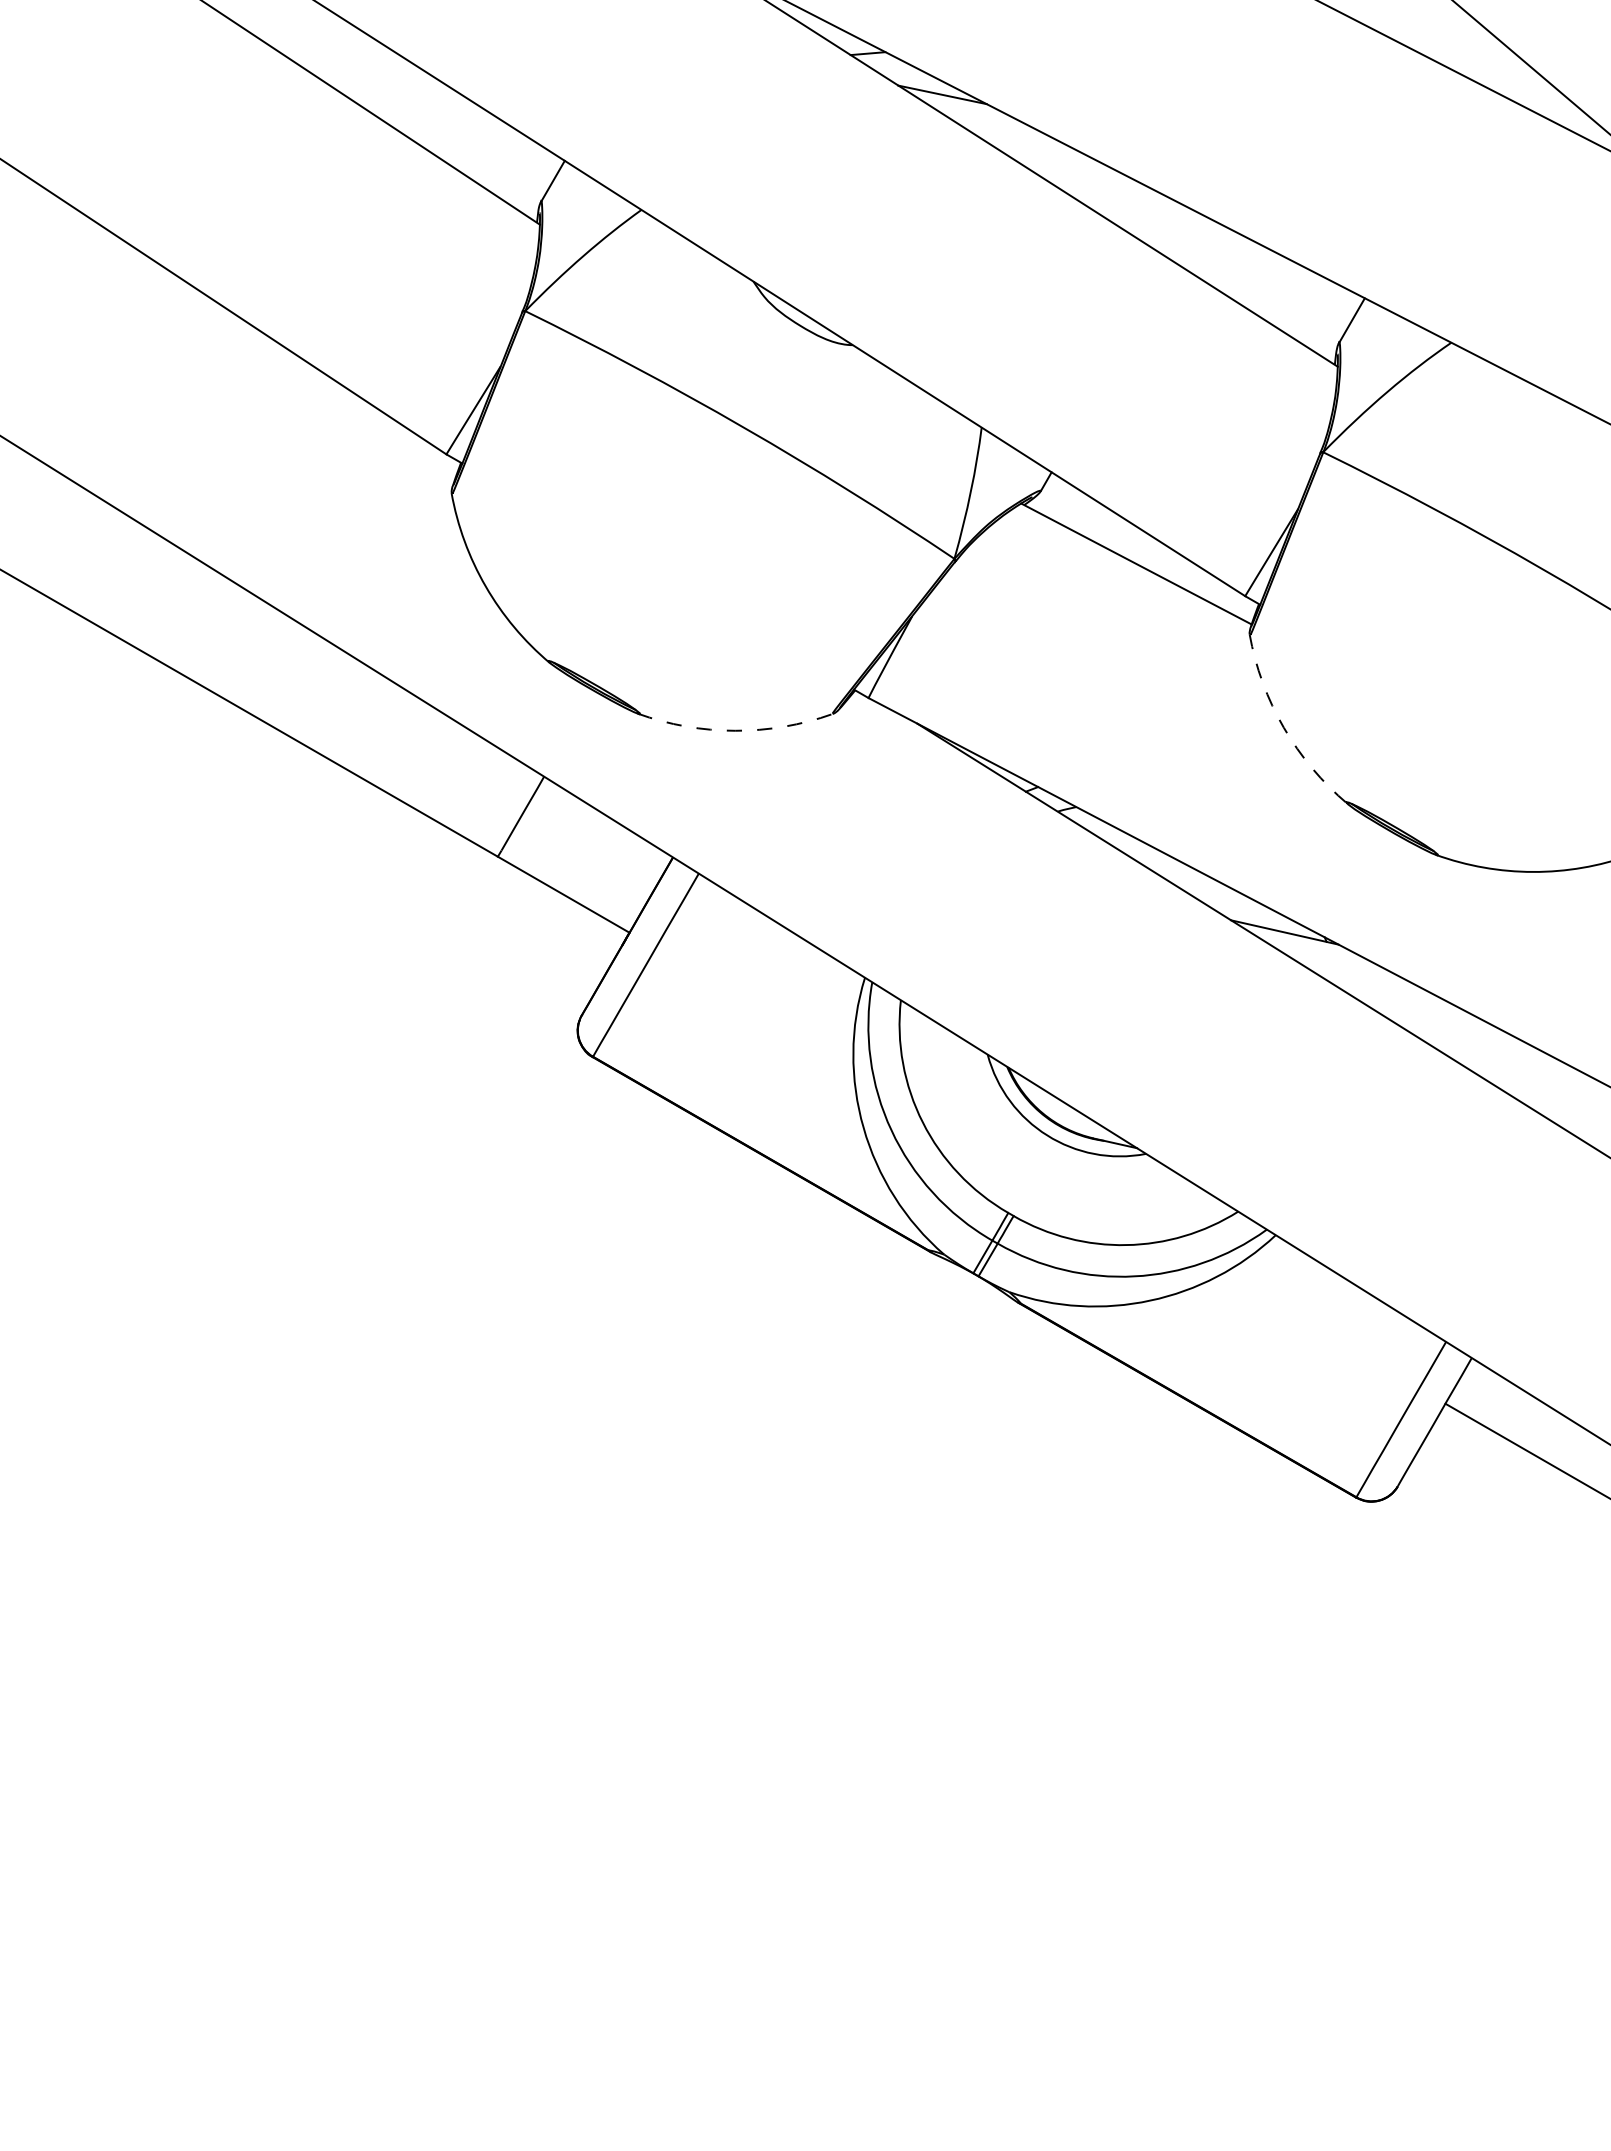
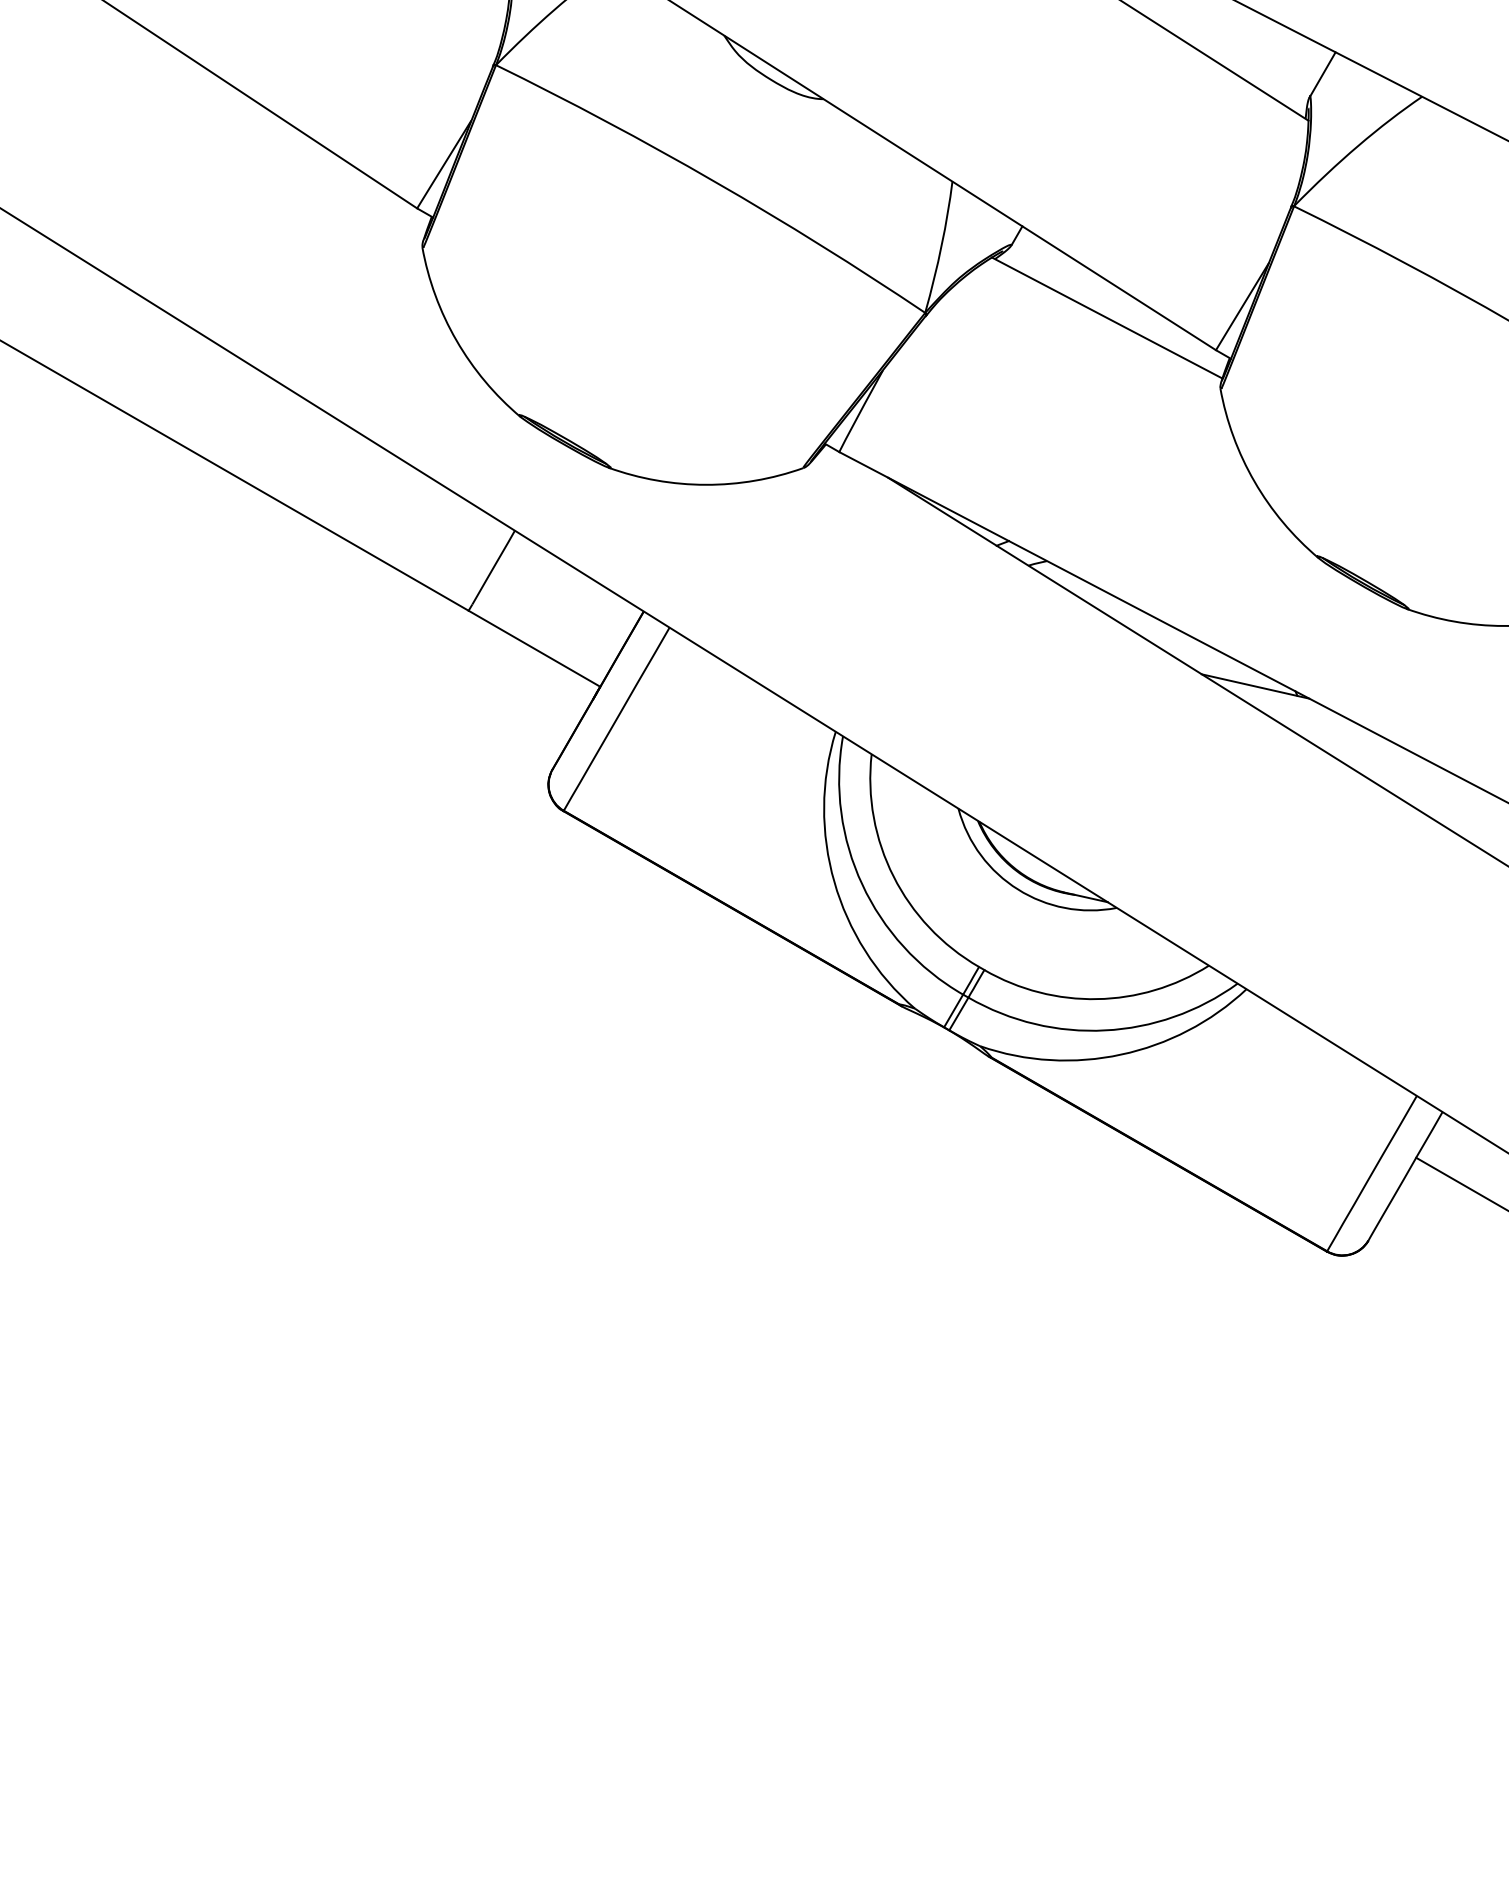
arc: (1283, 727) -> (1254, 481), dashed -> solid
arc: (735, 730) -> (706, 484), dashed -> solid

